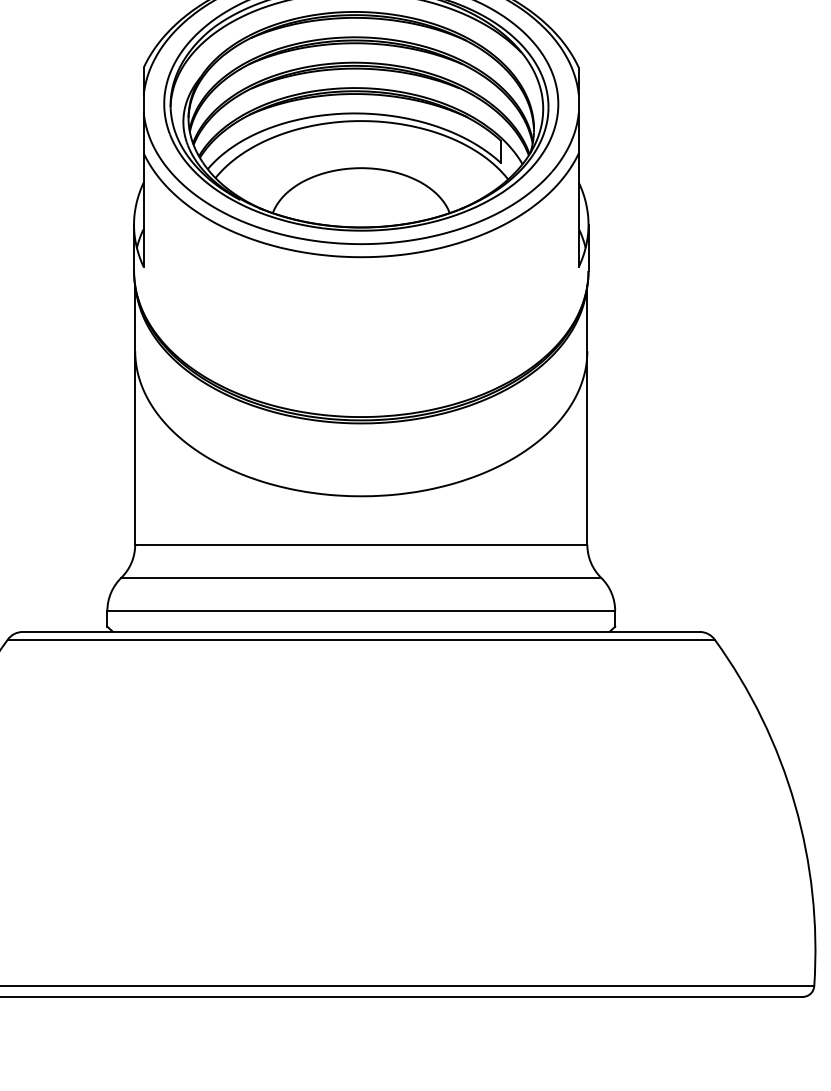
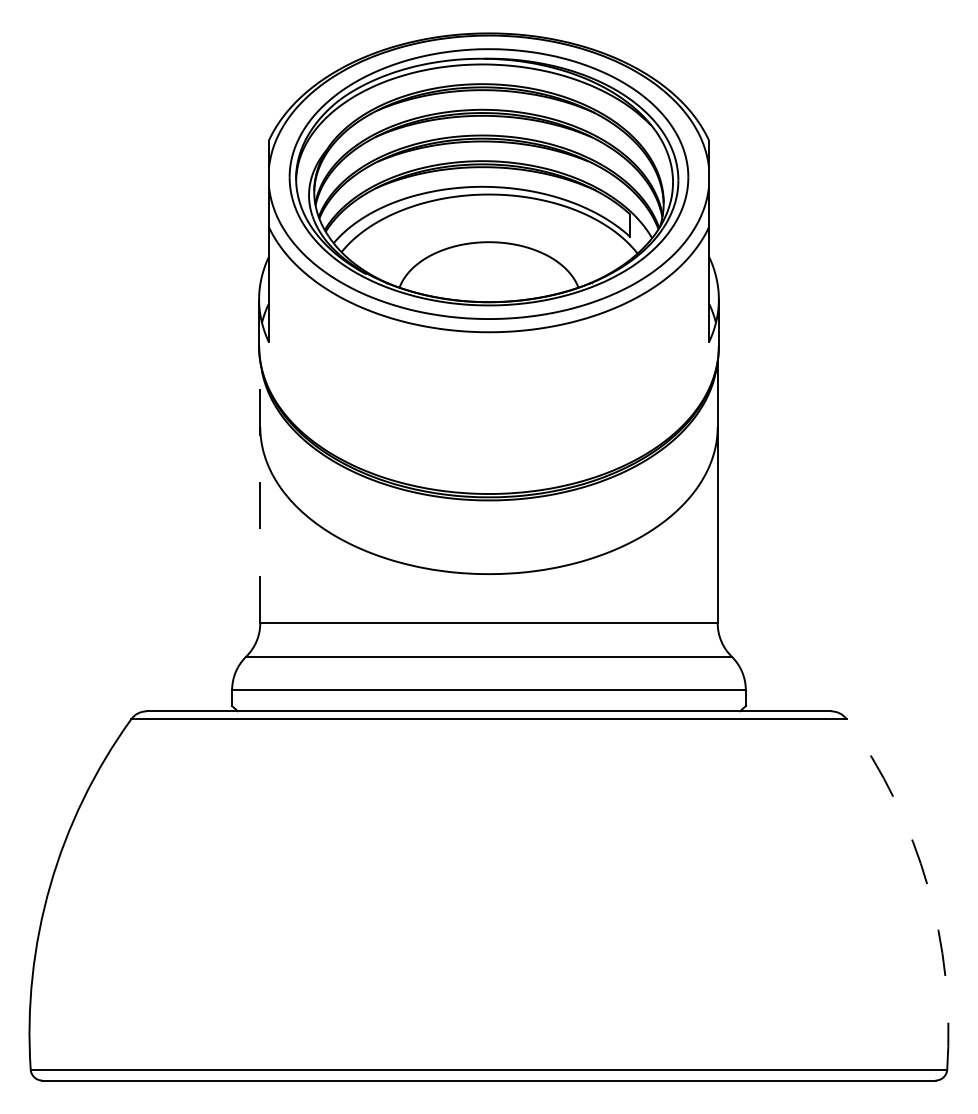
line: (135, 415) -> (260, 492), solid -> dashed
arc: (794, 804) -> (927, 885), solid -> dashed

